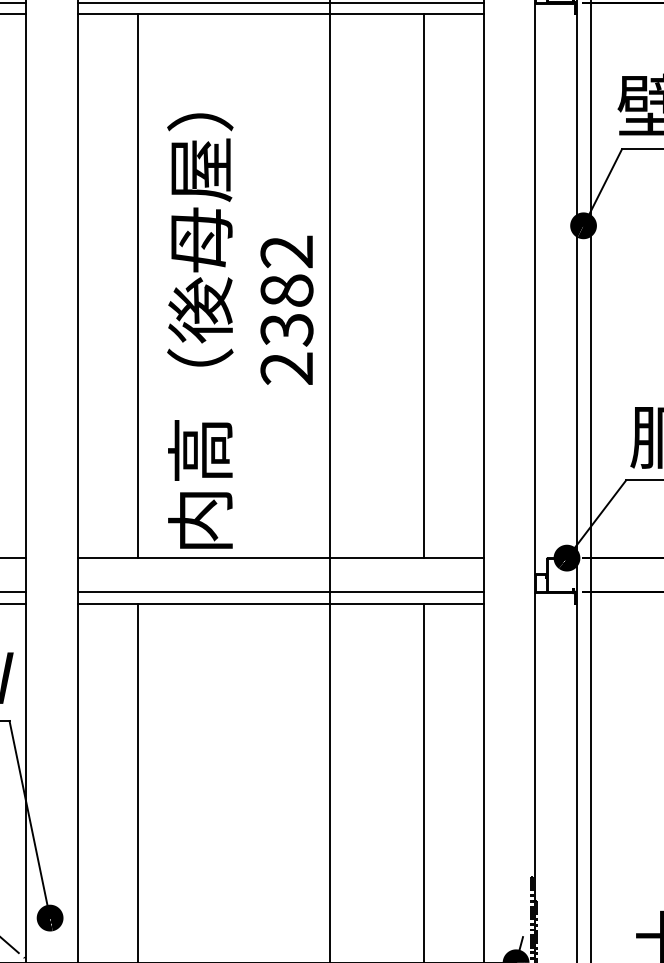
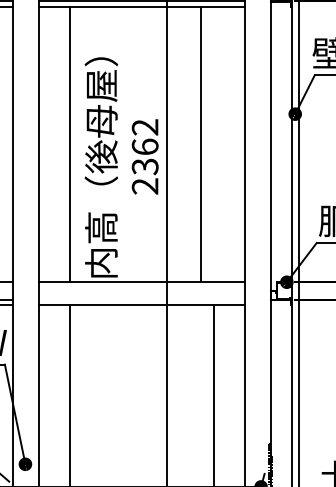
line: (423, 285) -> (201, 144), moved
text: (285, 289) -> (144, 146), 2382 -> 2362
line: (279, 592) -> (141, 299), removed

